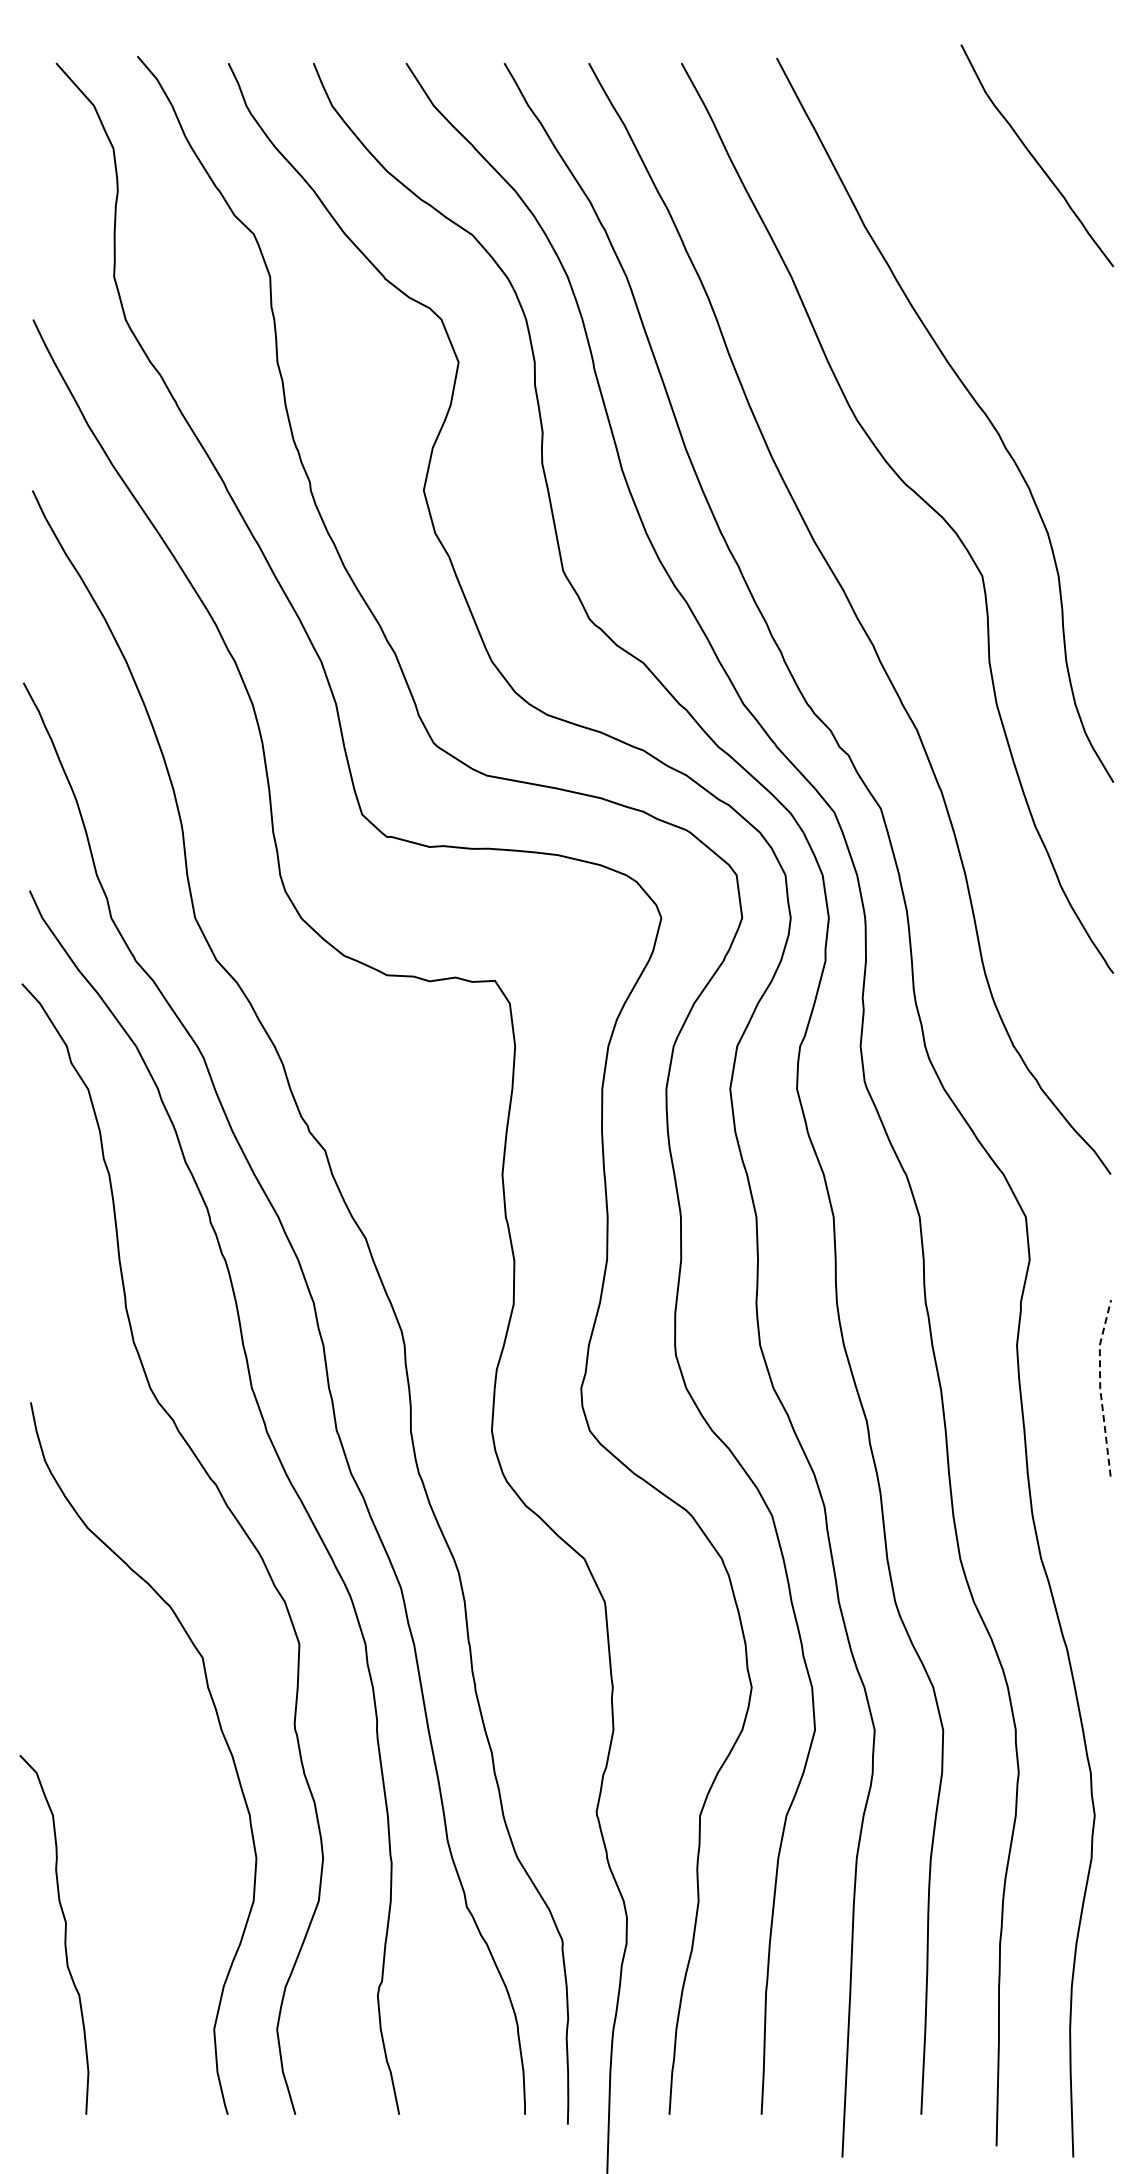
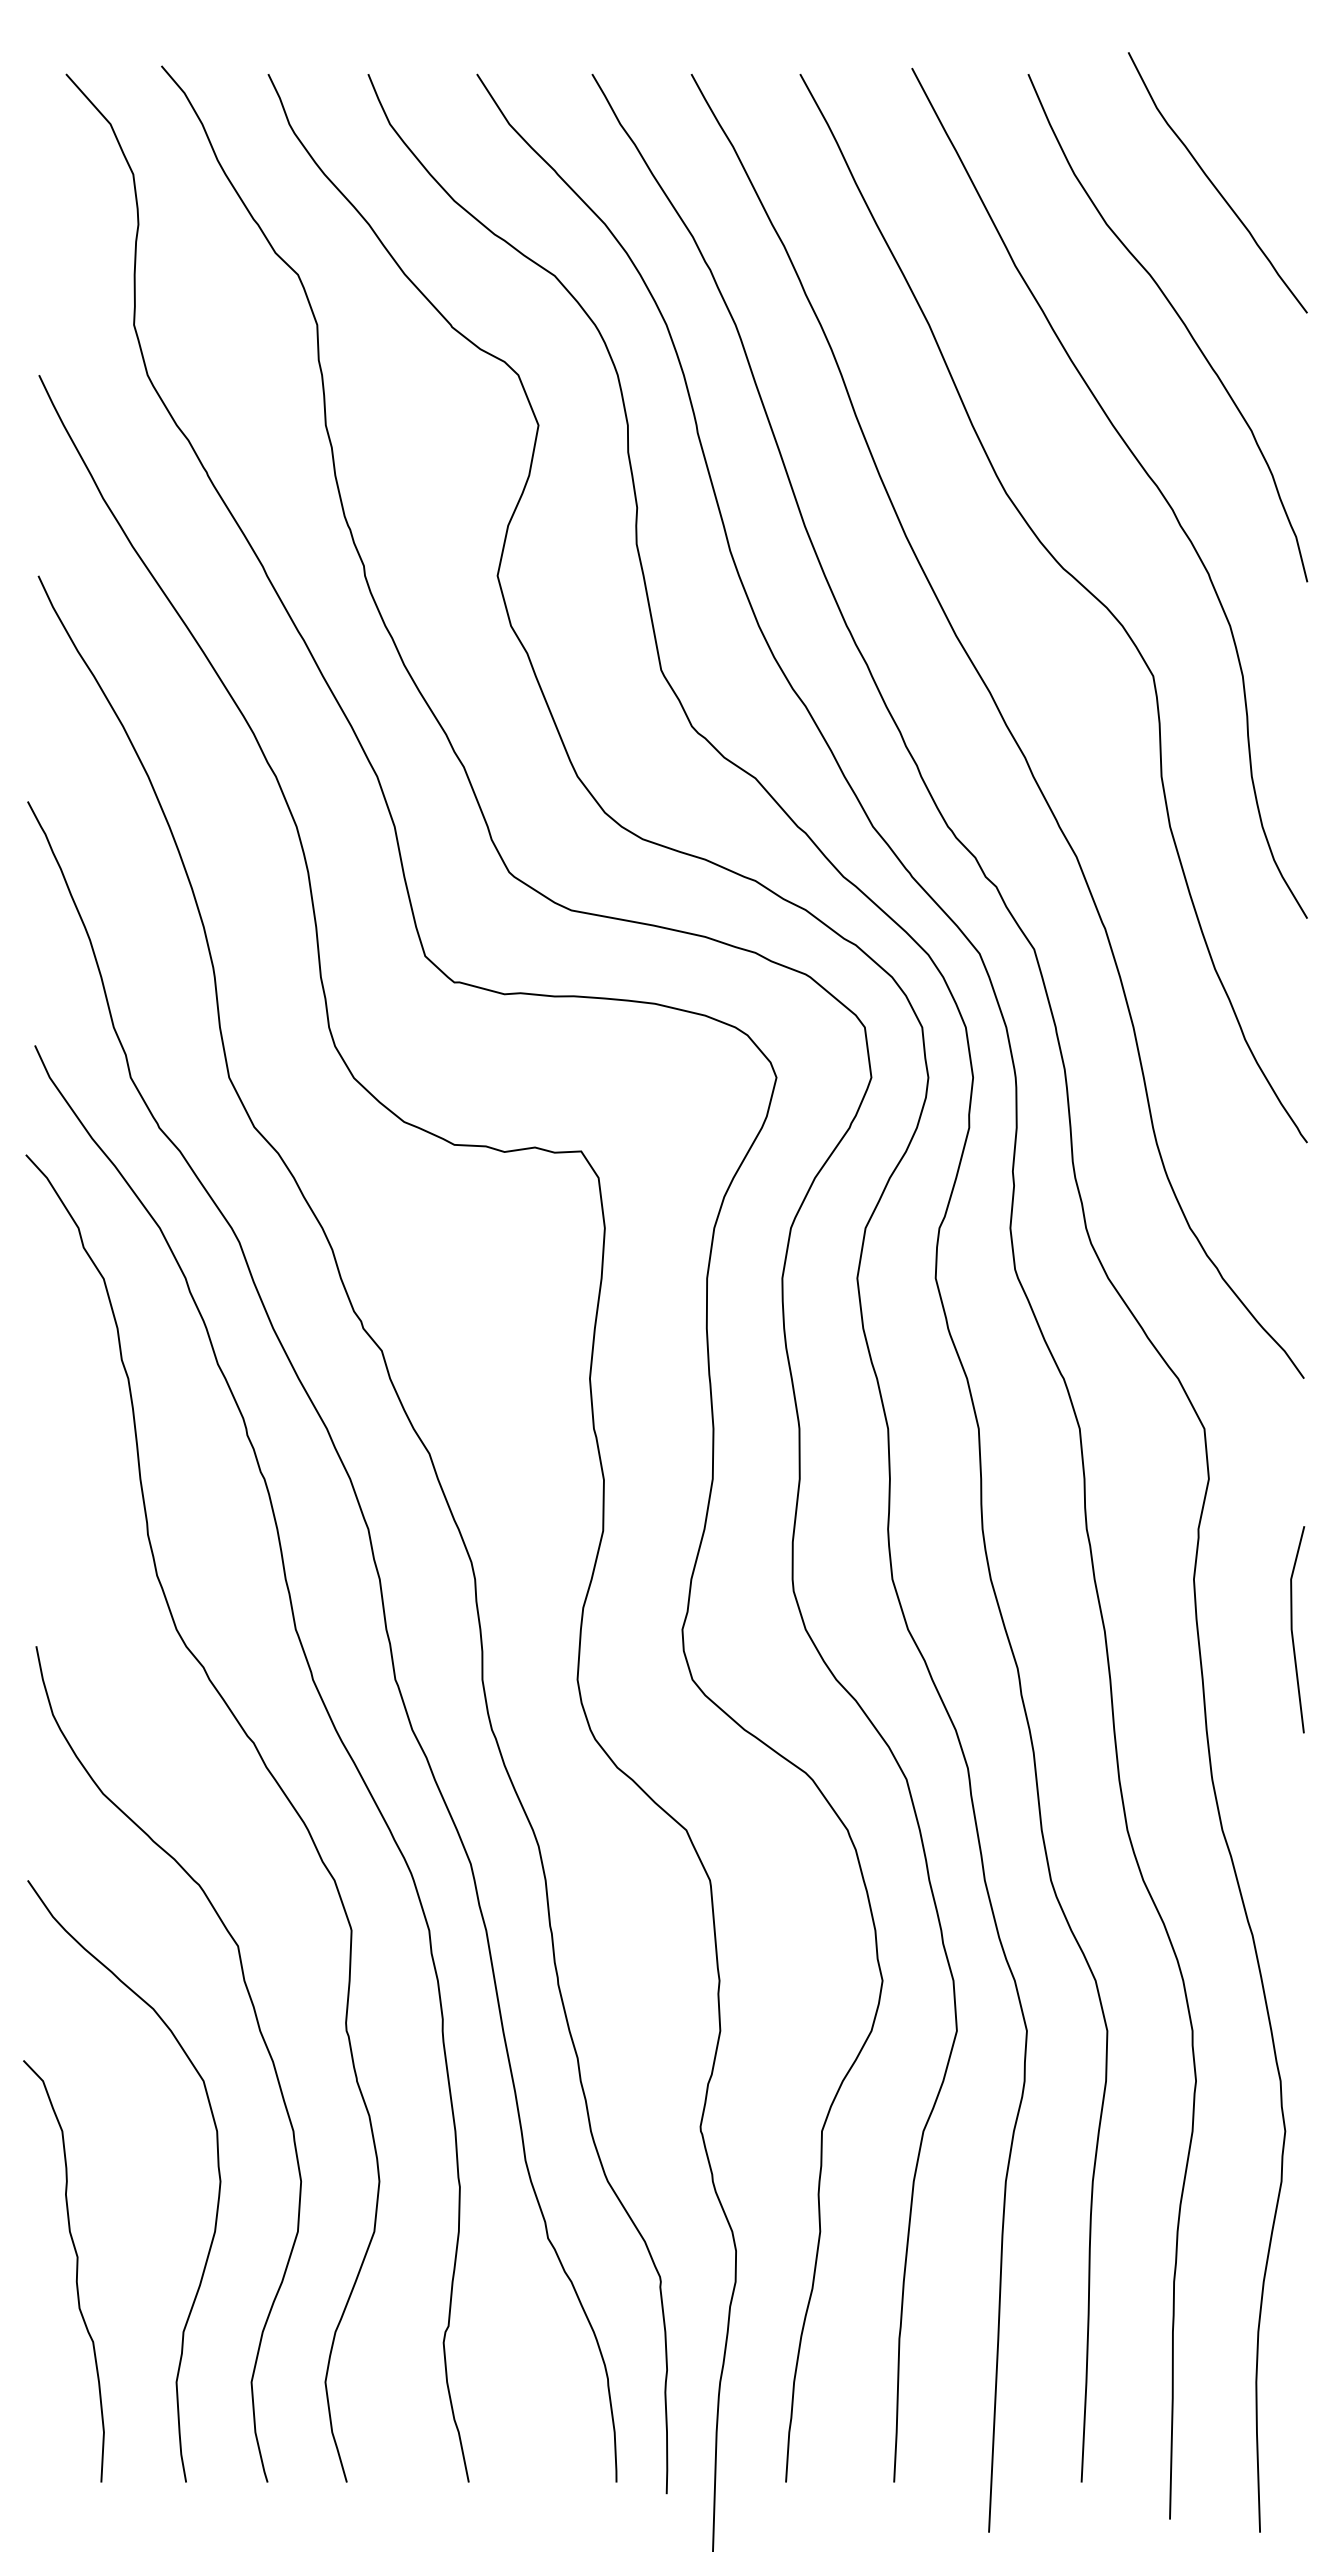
curve: (1005, 273) -> (1180, 321), added
line: (1100, 1388) -> (1291, 1629), dashed -> solid
curve: (185, 1850) -> (217, 2172), added

